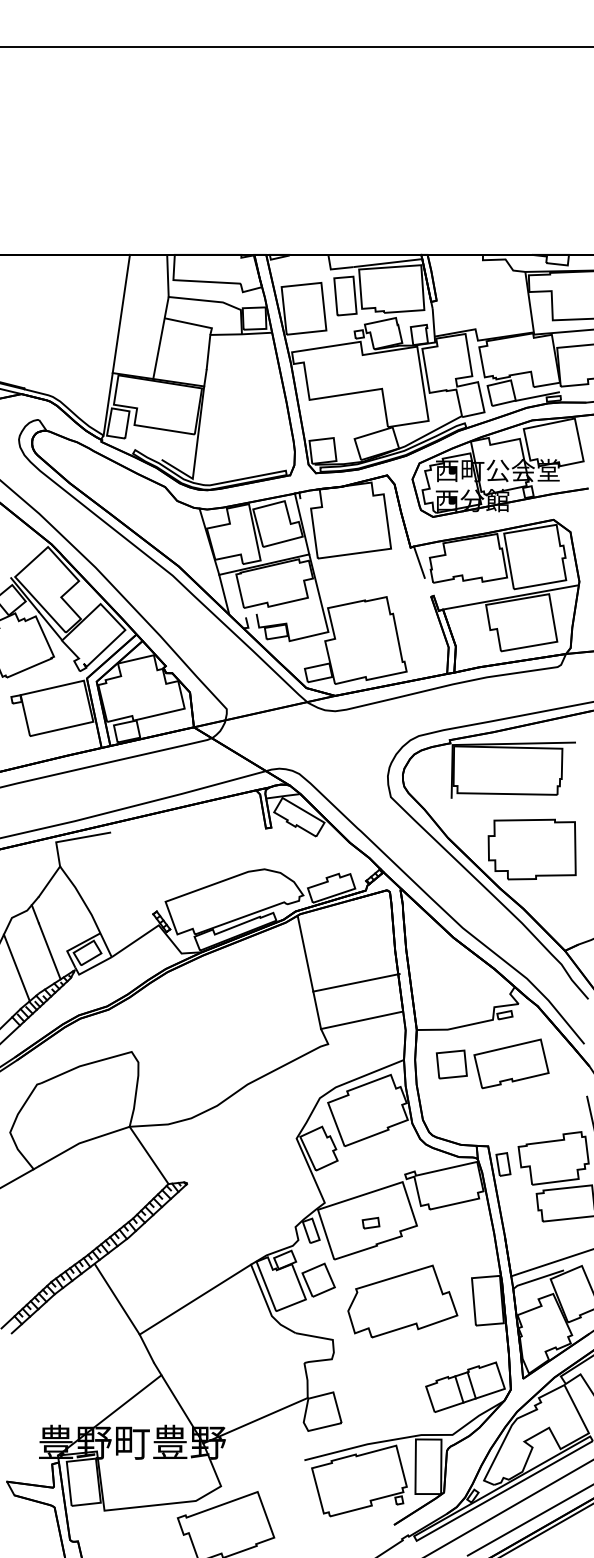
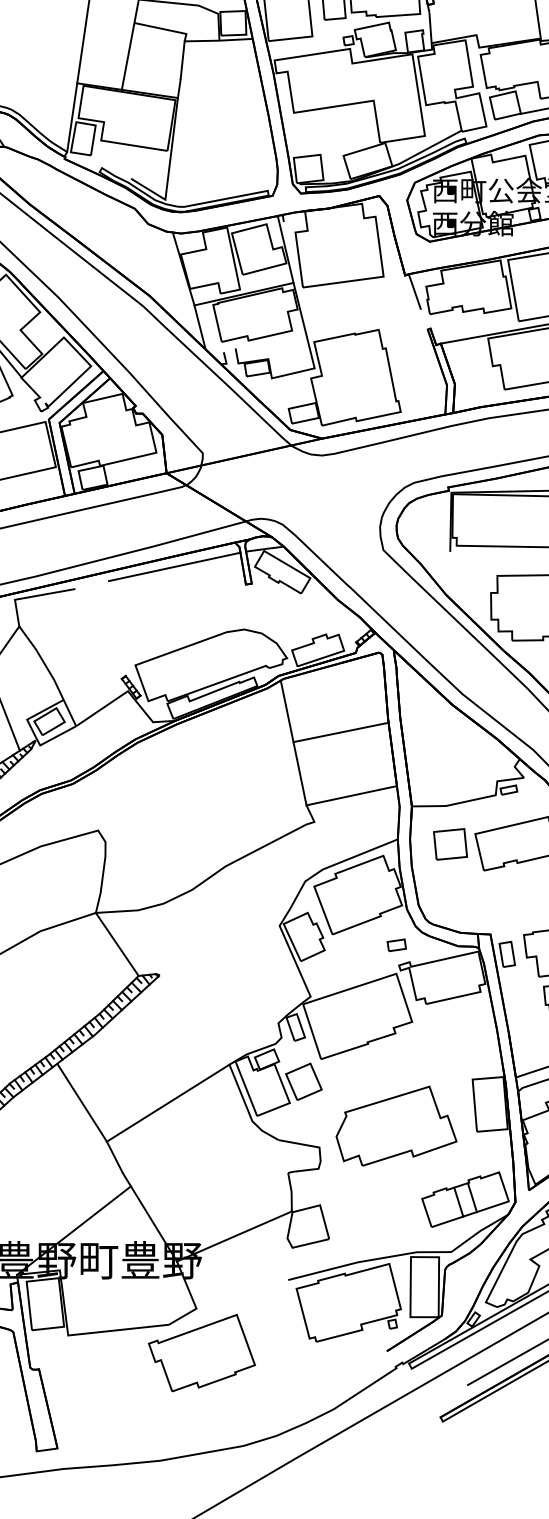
line: (201, 812) -> (174, 566), added
line: (356, 982) -> (341, 732), moved
part: (370, 1222) -> (396, 944), moved
part: (402, 1301) -> (396, 1126), moved

